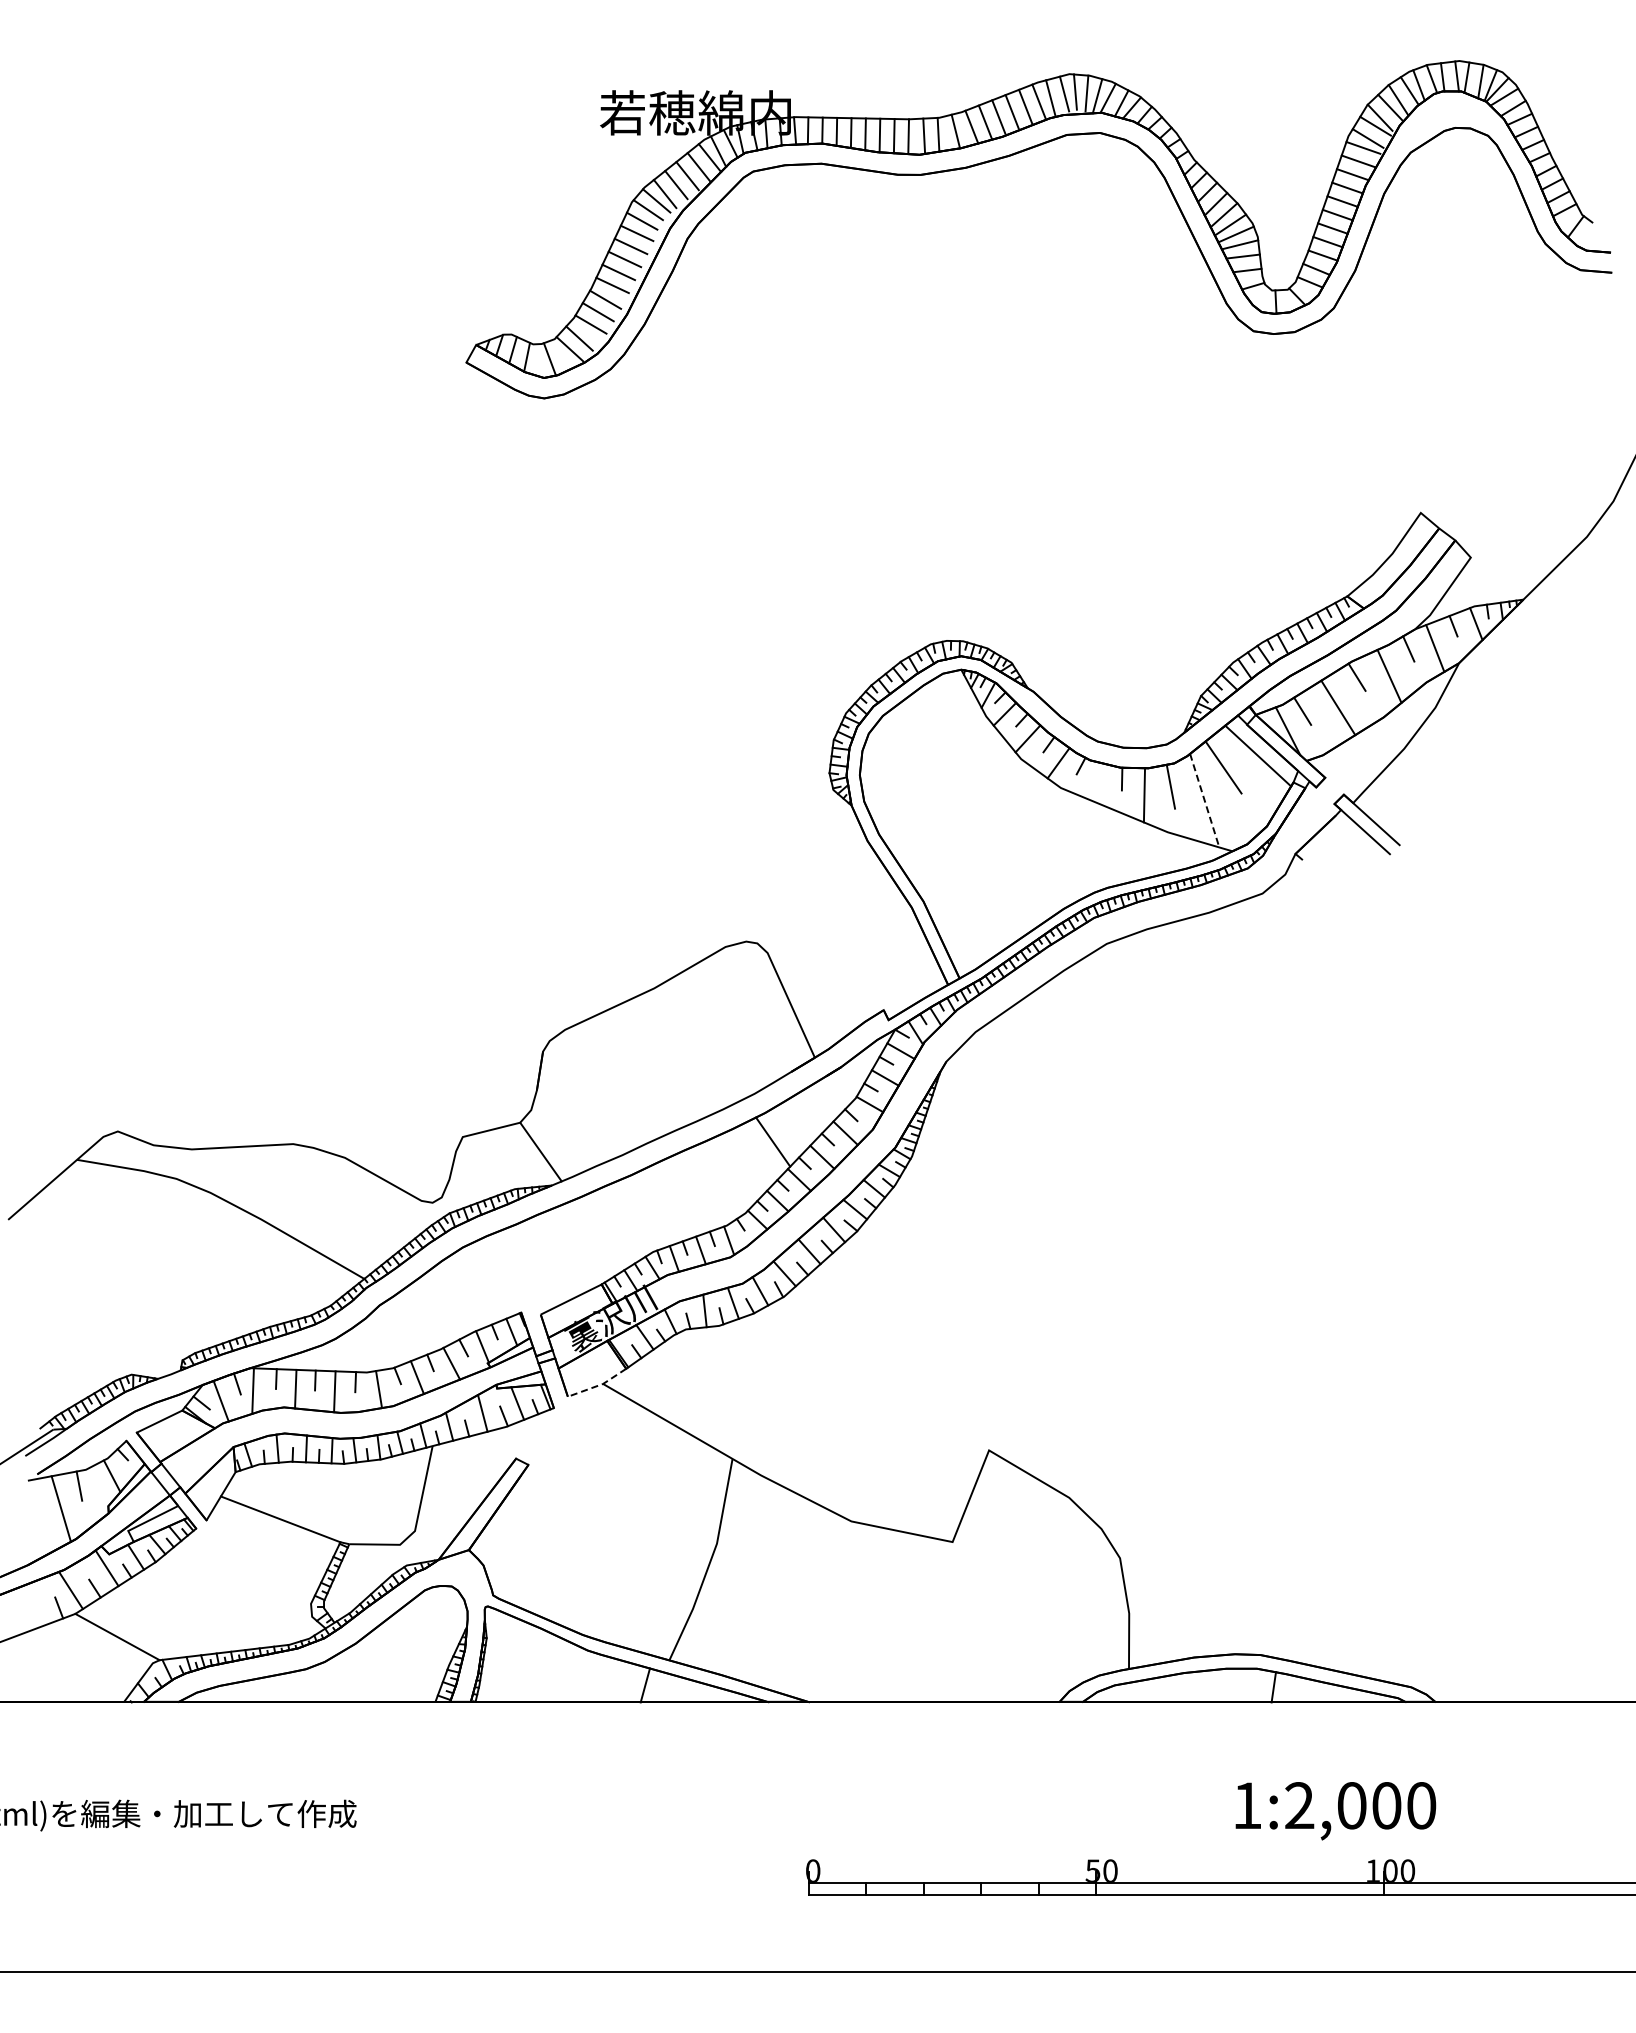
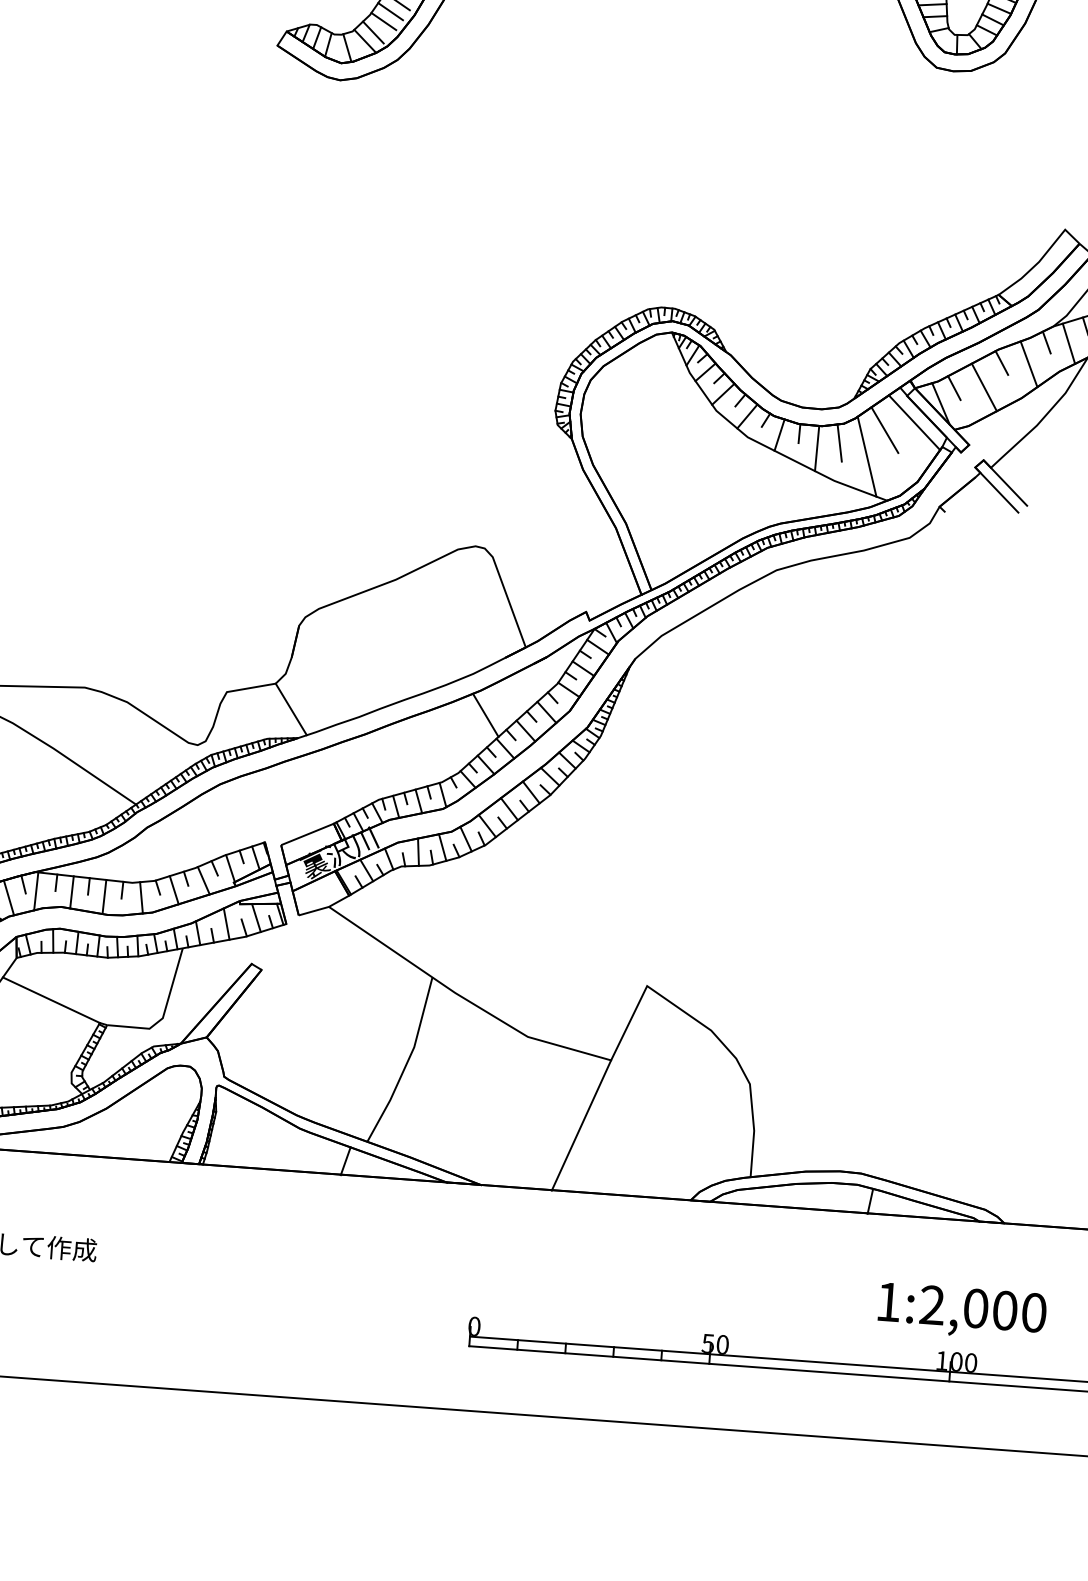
line: (1098, 782) -> (779, 435), added
line: (1204, 801) -> (866, 457), dashed -> solid
line: (598, 1385) -> (325, 907), dashed -> solid
line: (922, 1622) -> (581, 1125), added
text: (1335, 1811) -> (961, 1312), moved

